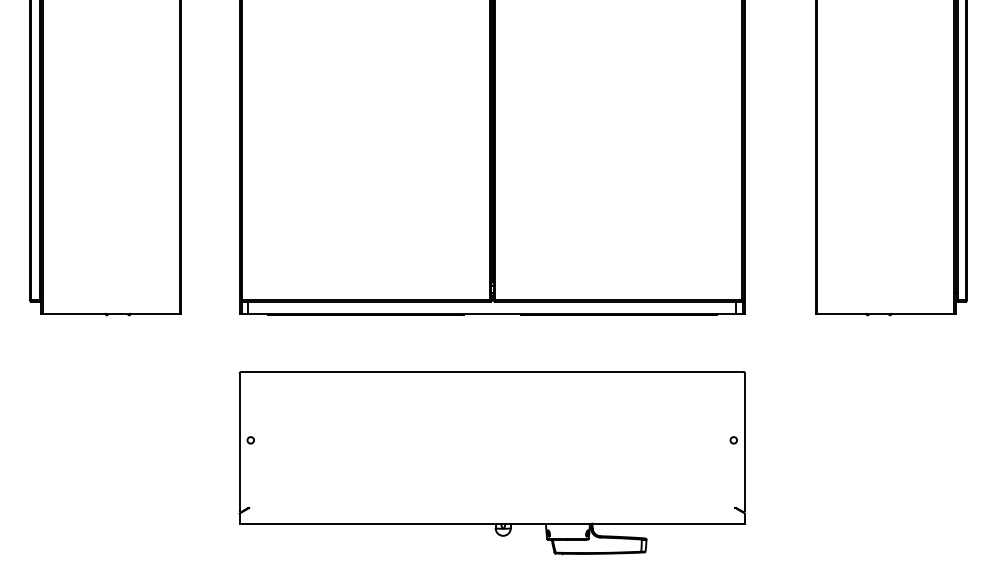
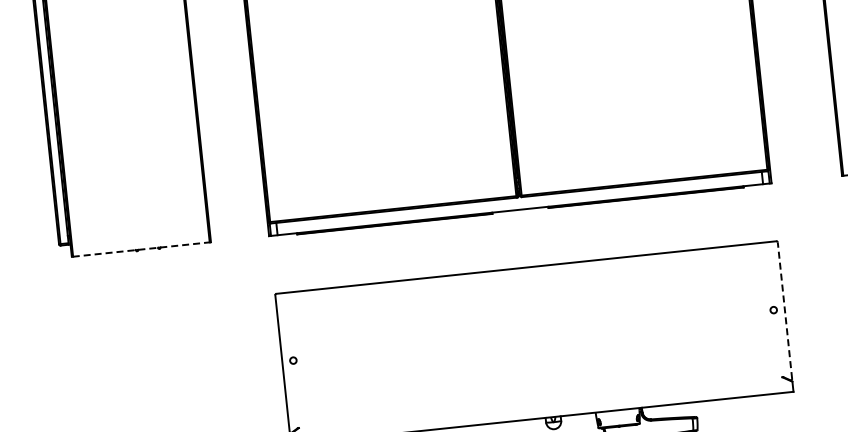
line: (111, 314) -> (141, 250), solid -> dashed
line: (744, 442) -> (784, 311), solid -> dashed

